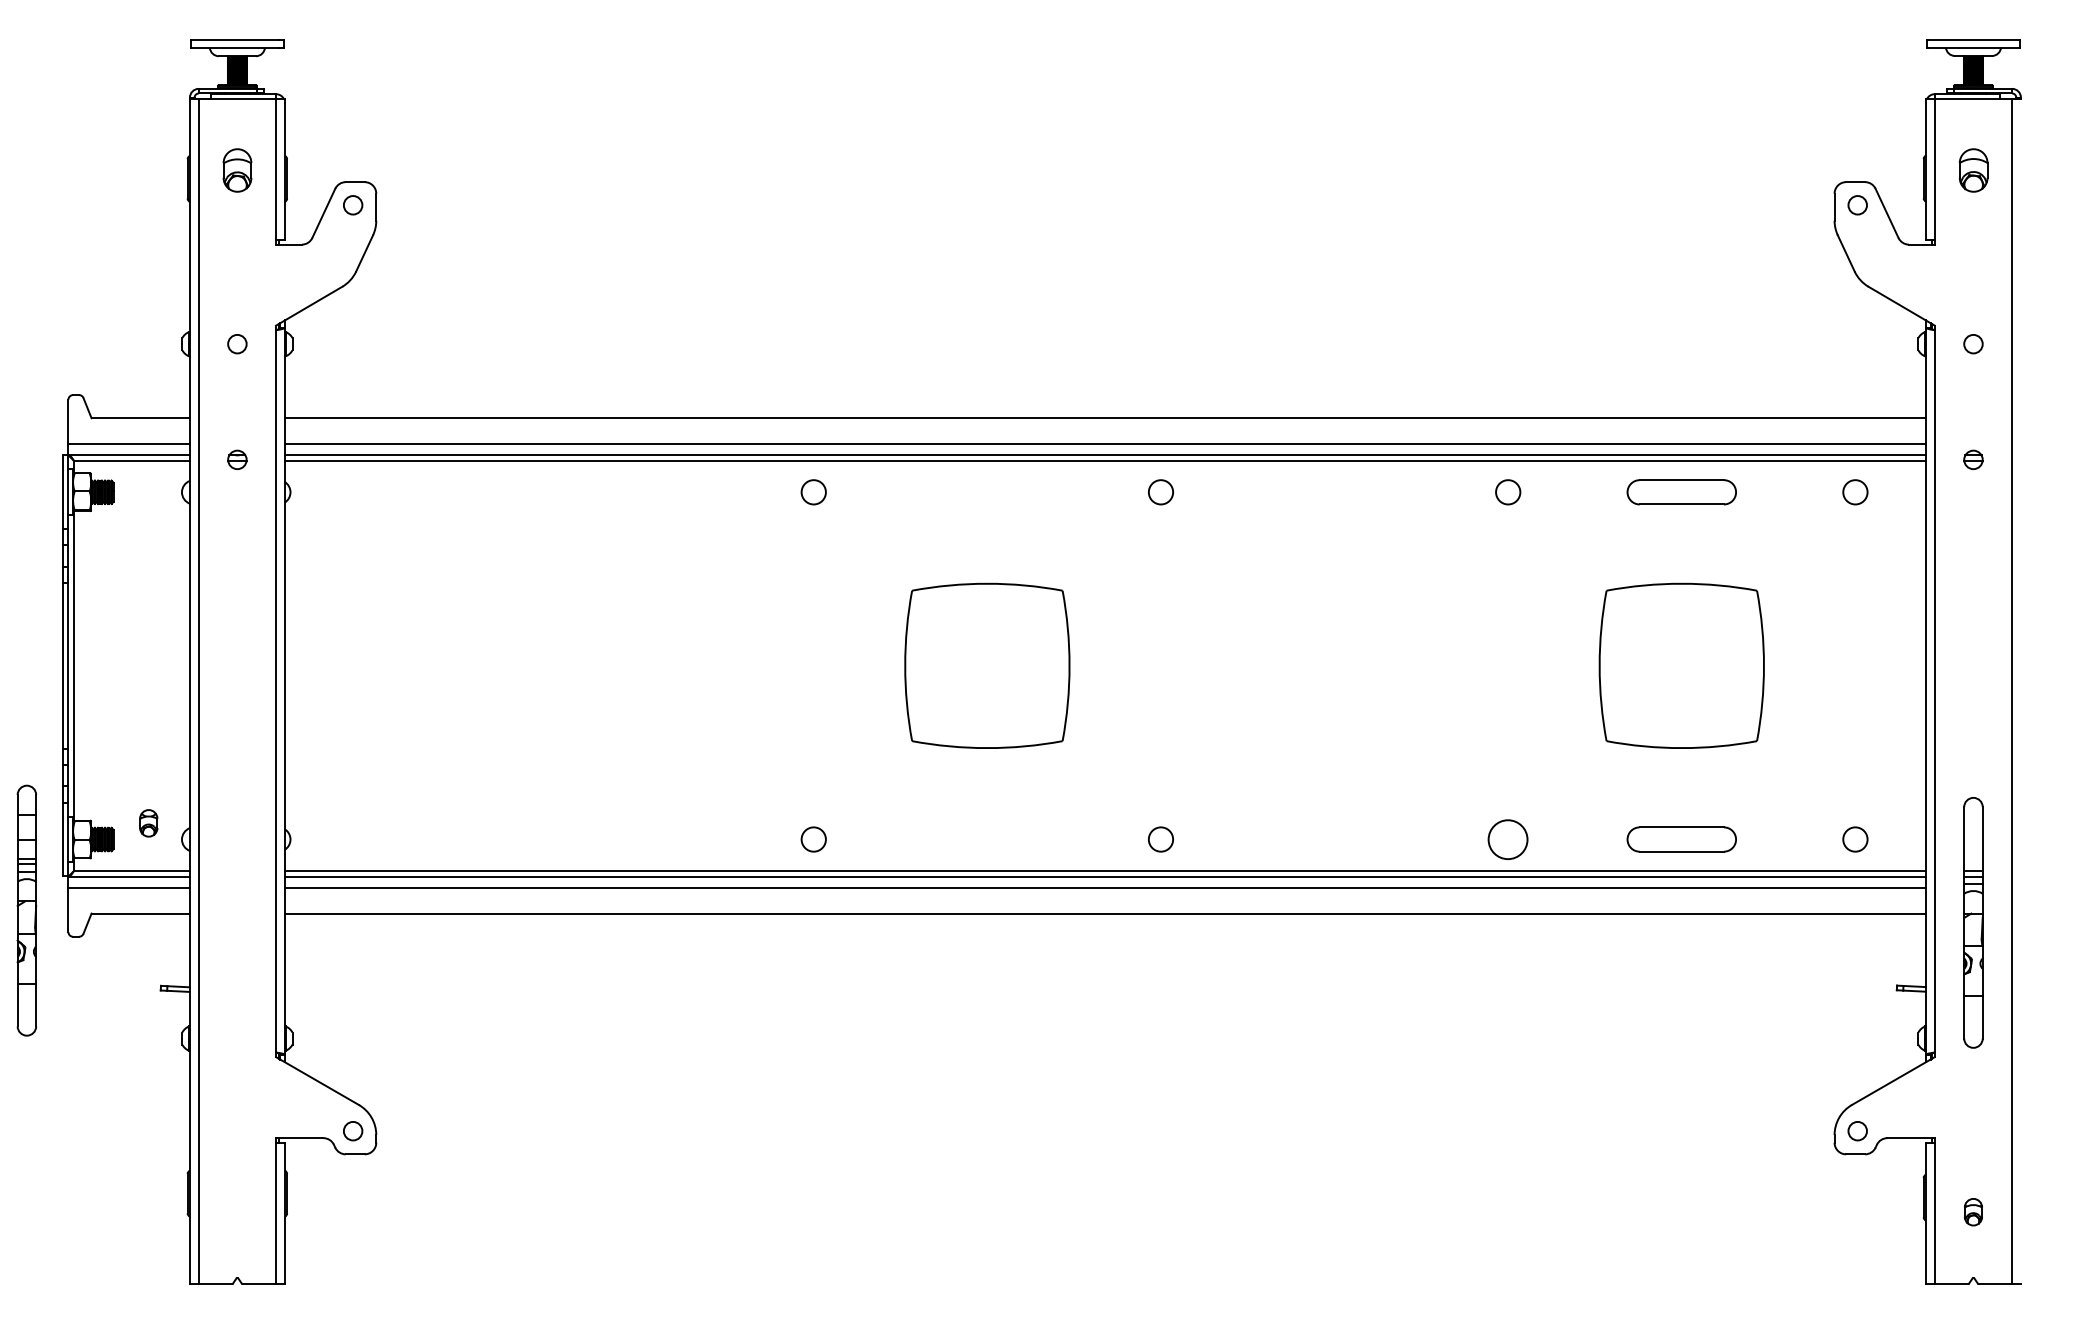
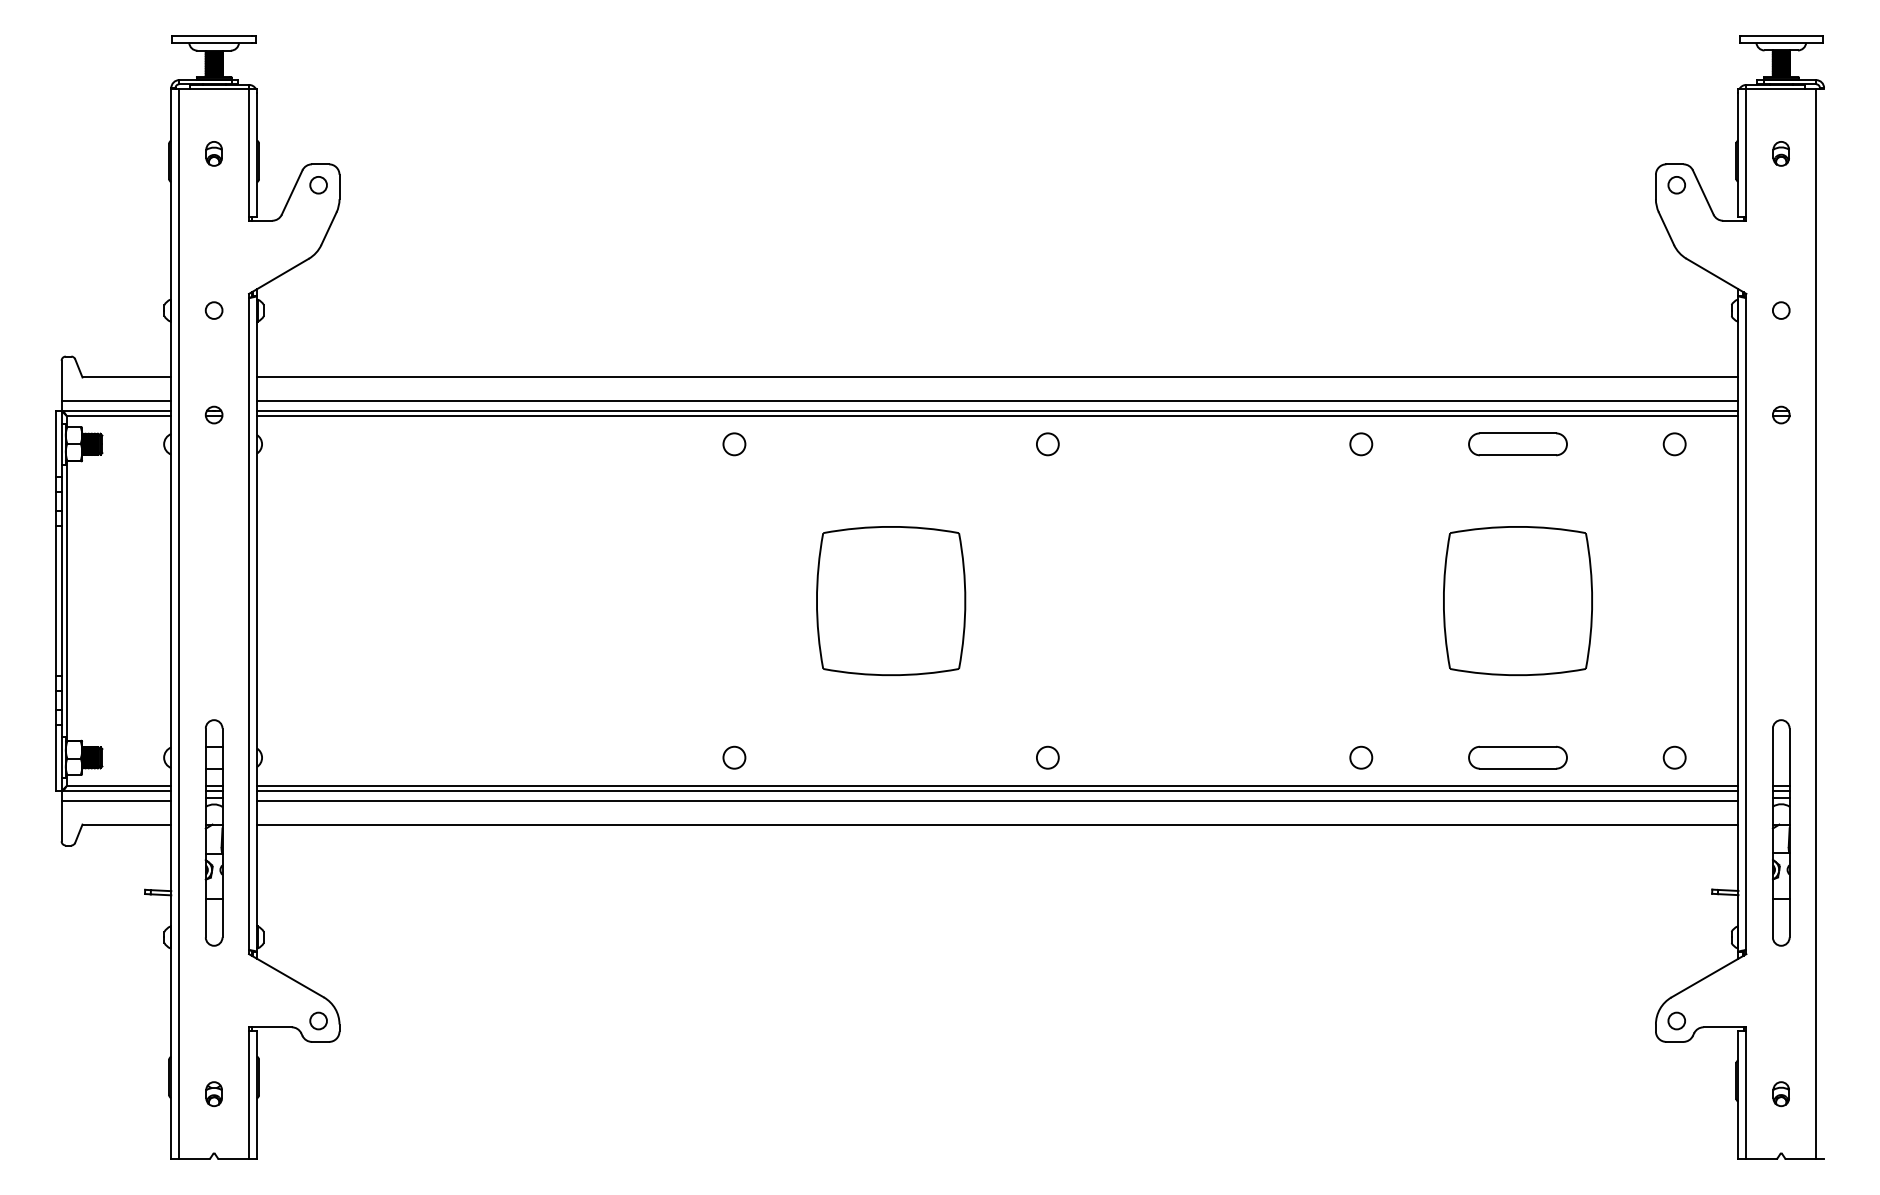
part: (236, 170) -> (213, 153), size x0.62
part: (1972, 170) -> (1780, 153), size x0.62
part: (148, 823) -> (213, 1094), moved
circle: (1508, 839) -> (1361, 757), size x0.62
part: (26, 910) -> (213, 832), moved

